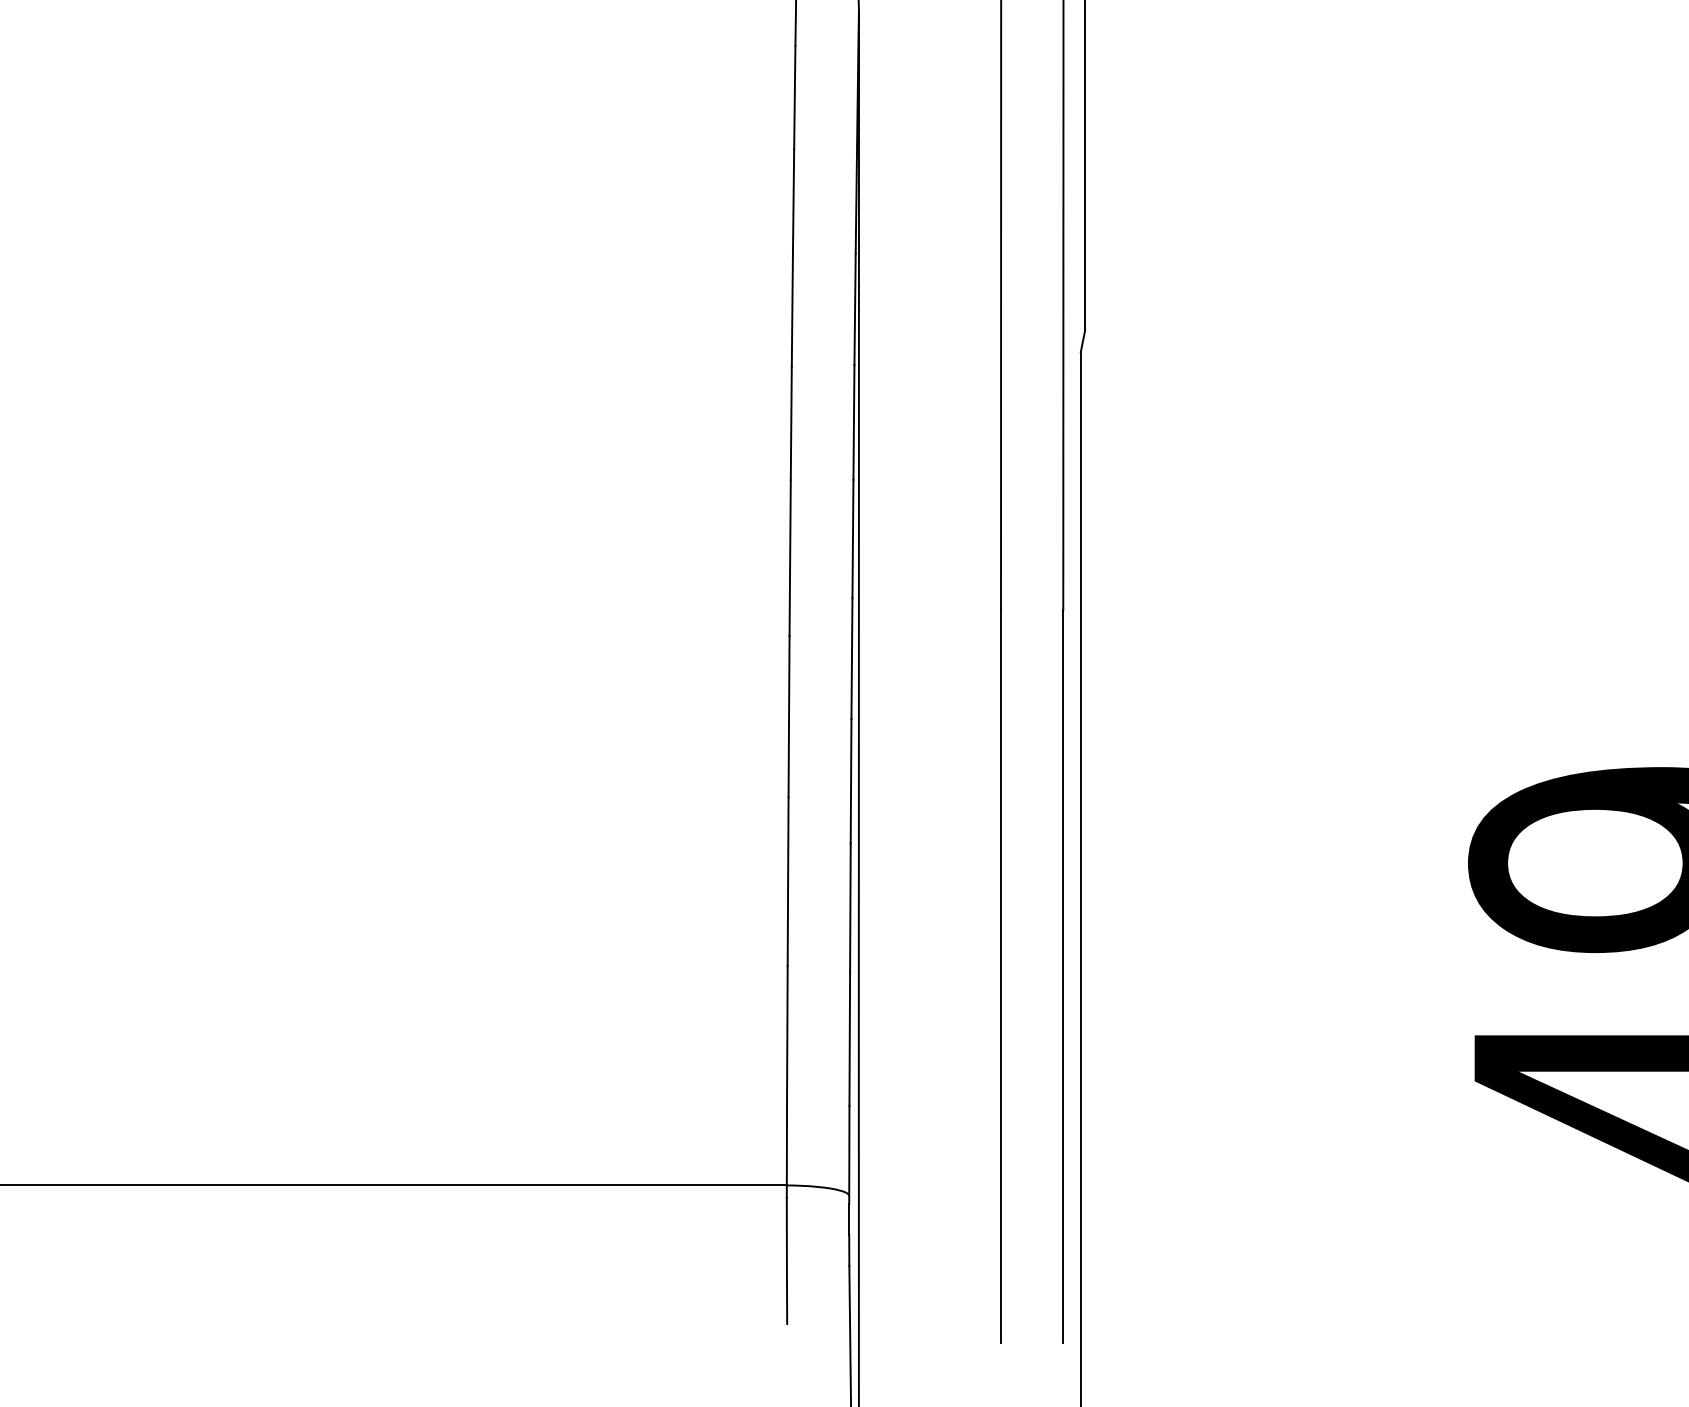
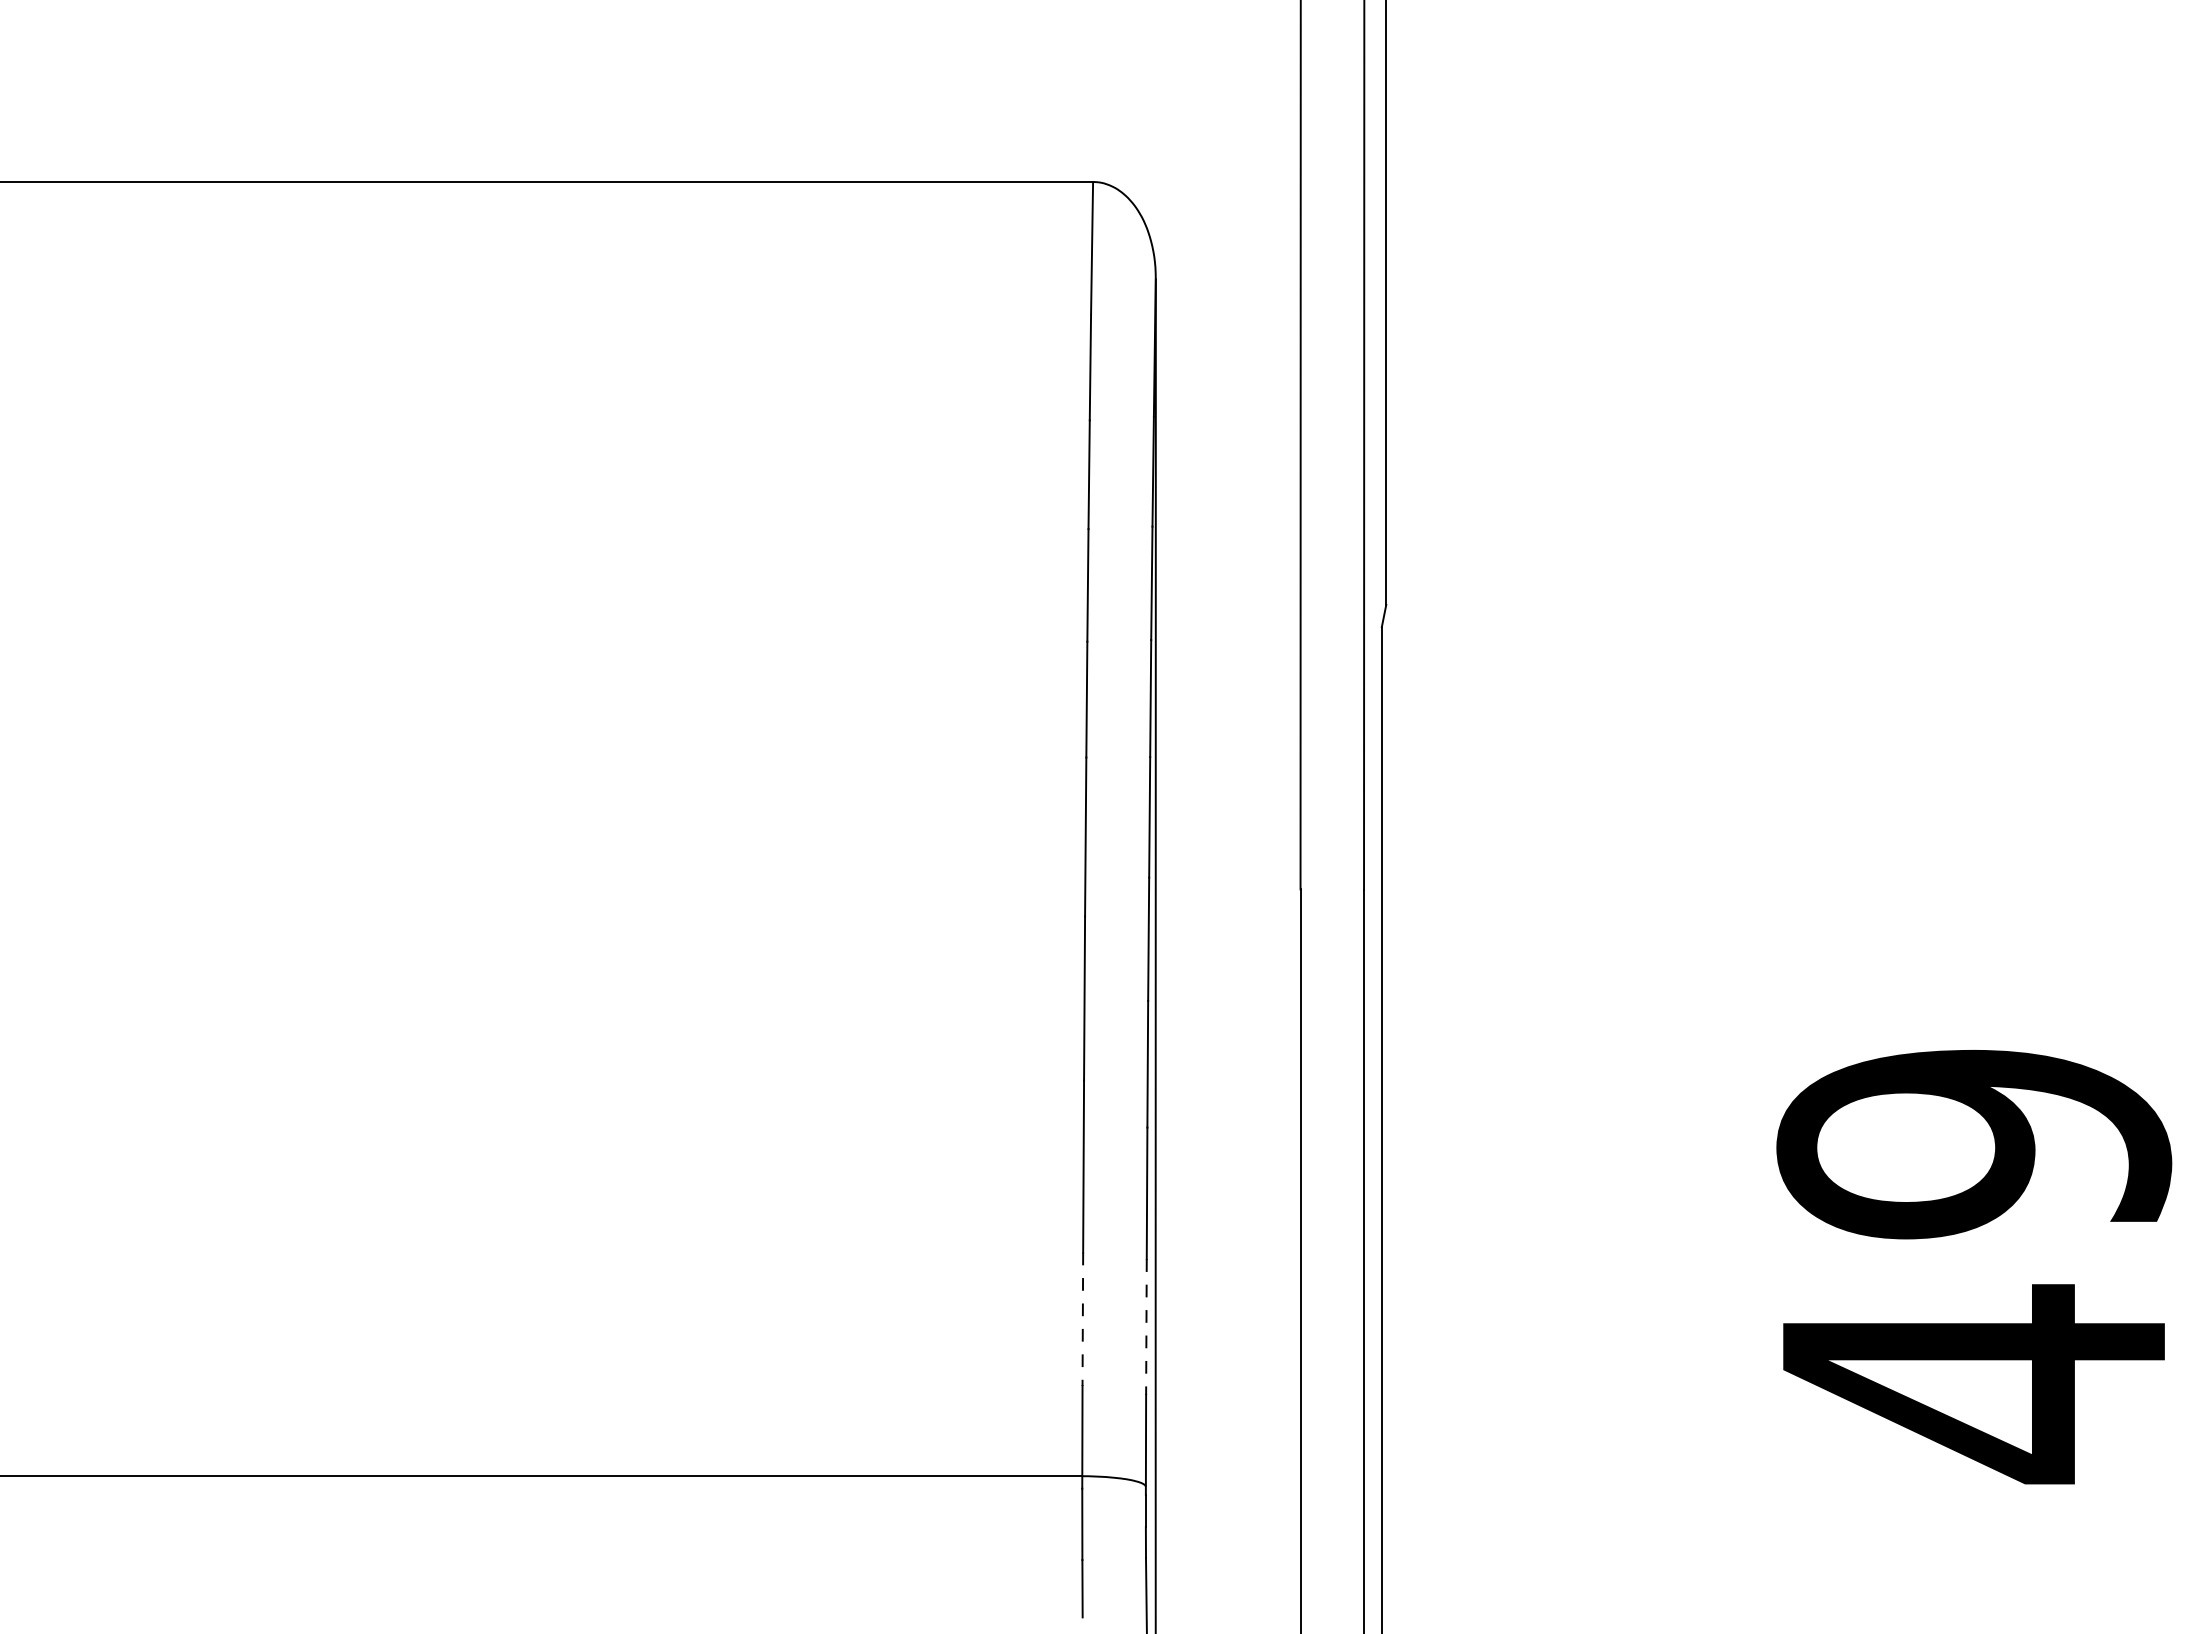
line: (787, 1031) -> (1082, 1319), solid -> dashed
line: (849, 1039) -> (1146, 1327), solid -> dashed

